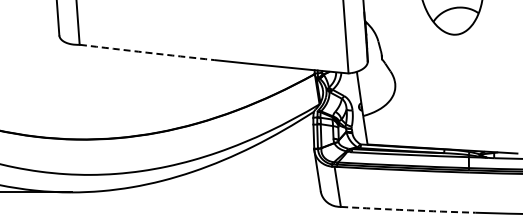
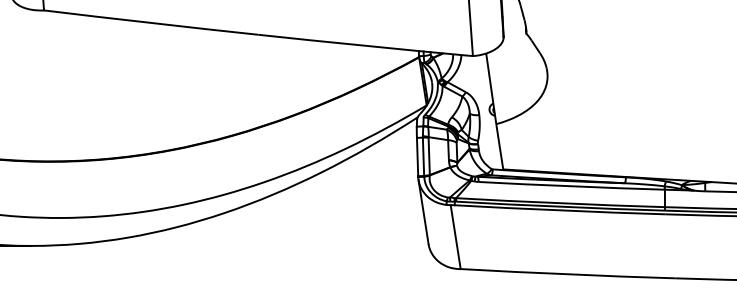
arc: (147, 52) -> (152, 22), dashed -> solid
arc: (408, 210) -> (568, 274), dashed -> solid

